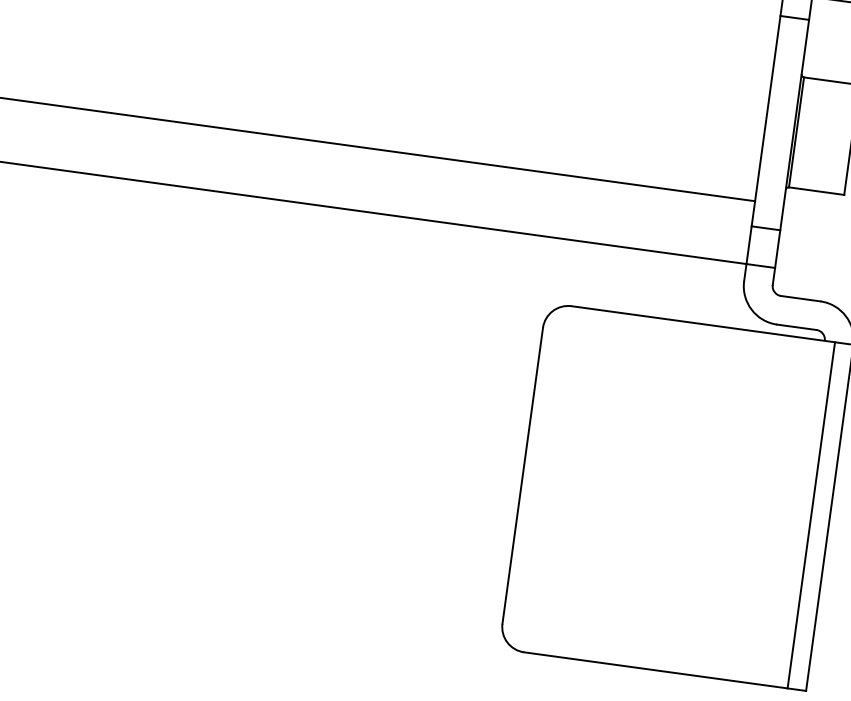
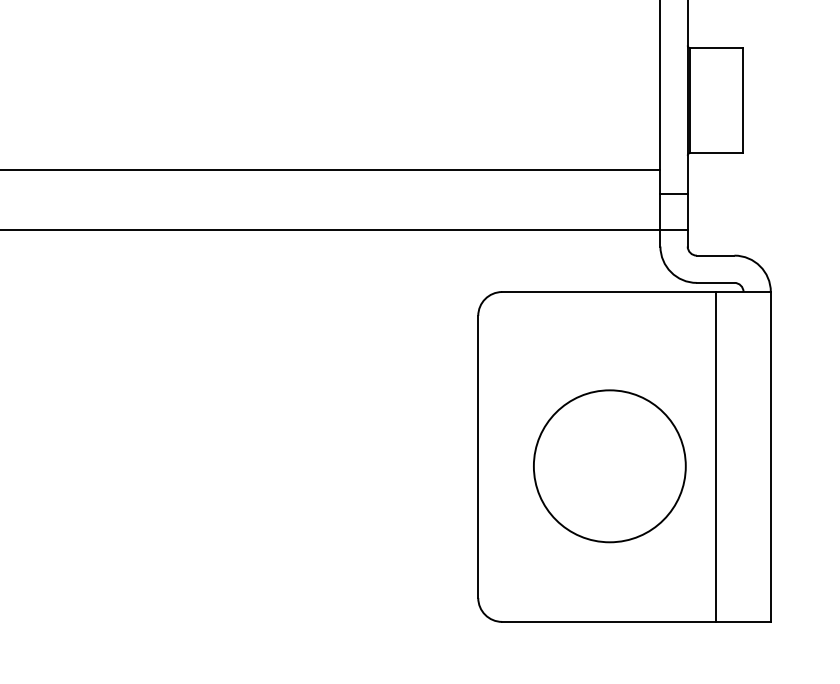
circle: (659, 504) -> (609, 466), added
line: (811, 514) -> (716, 456), moved

